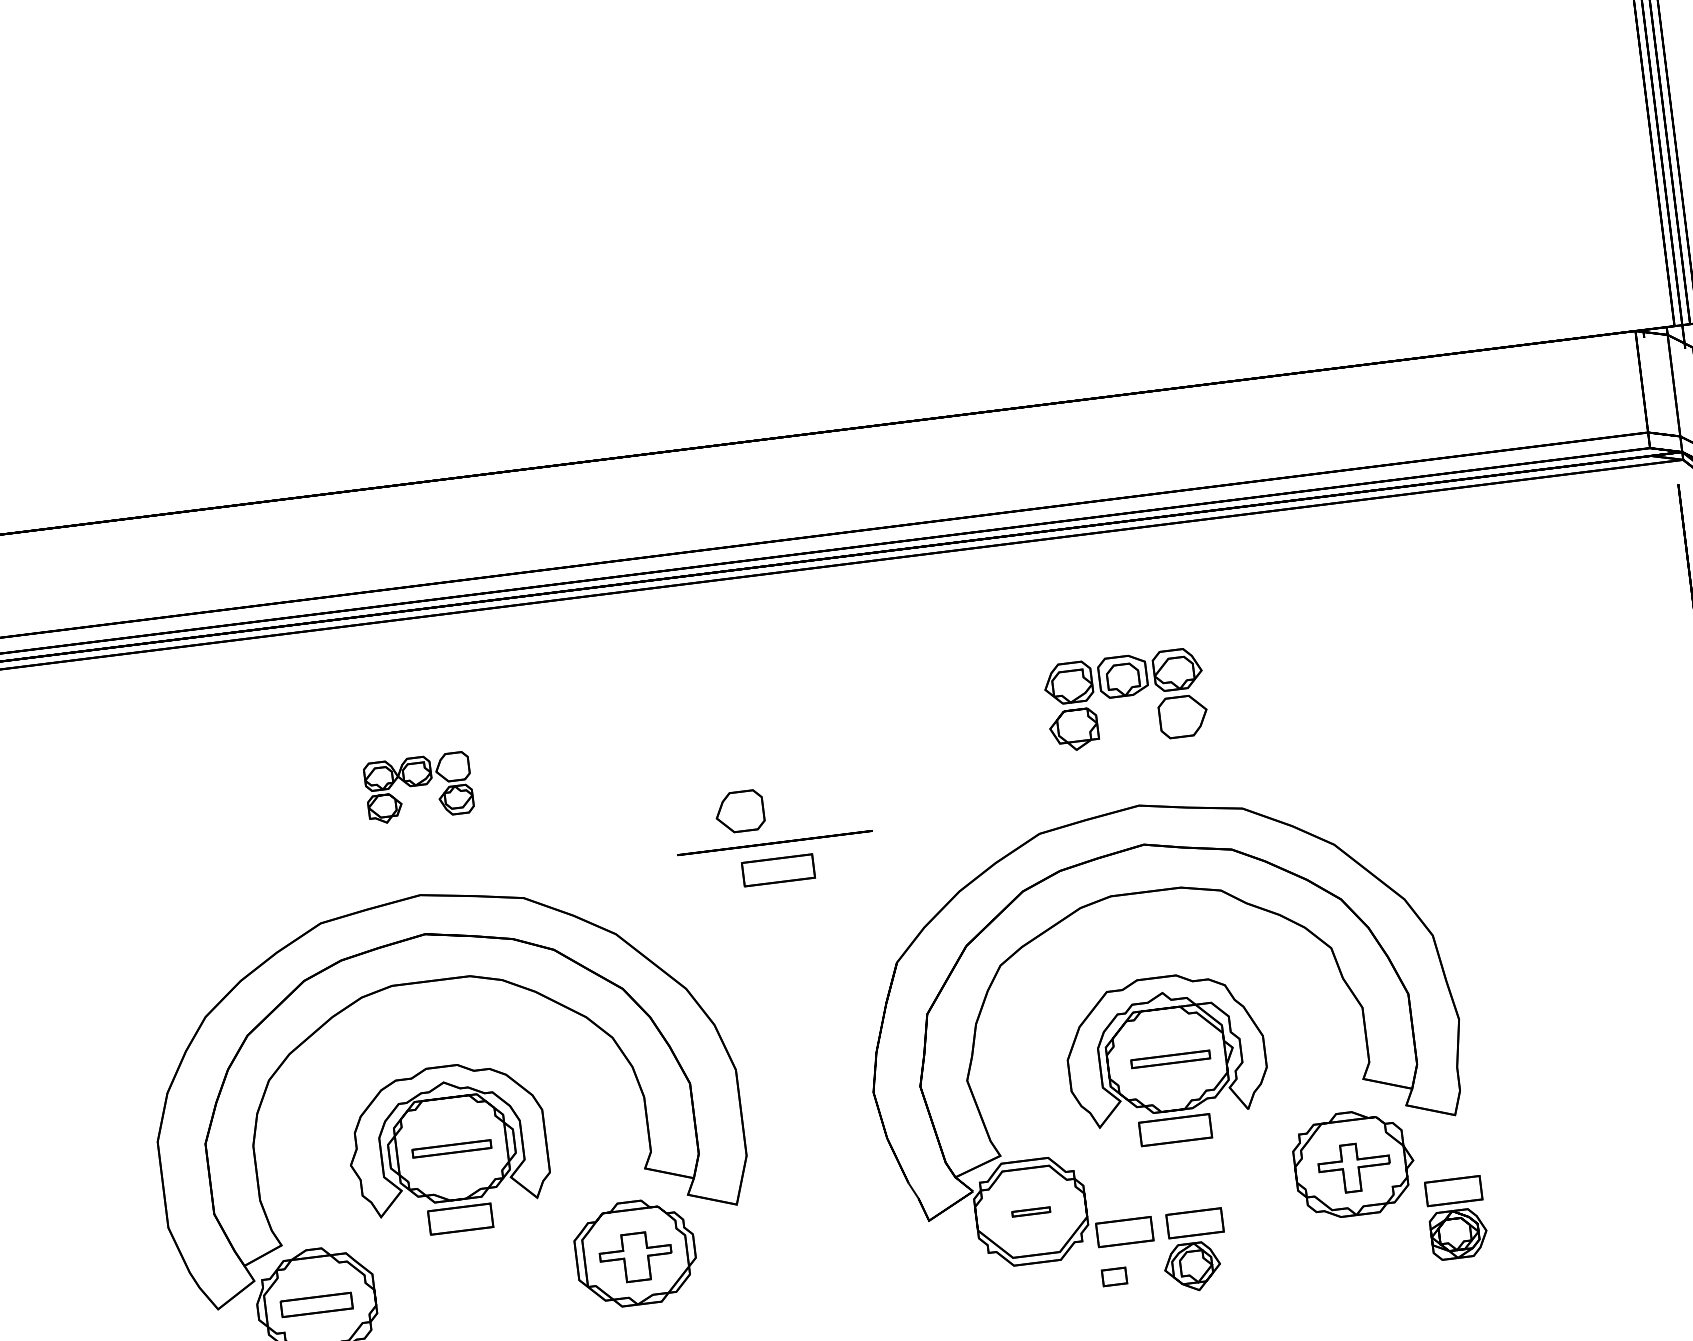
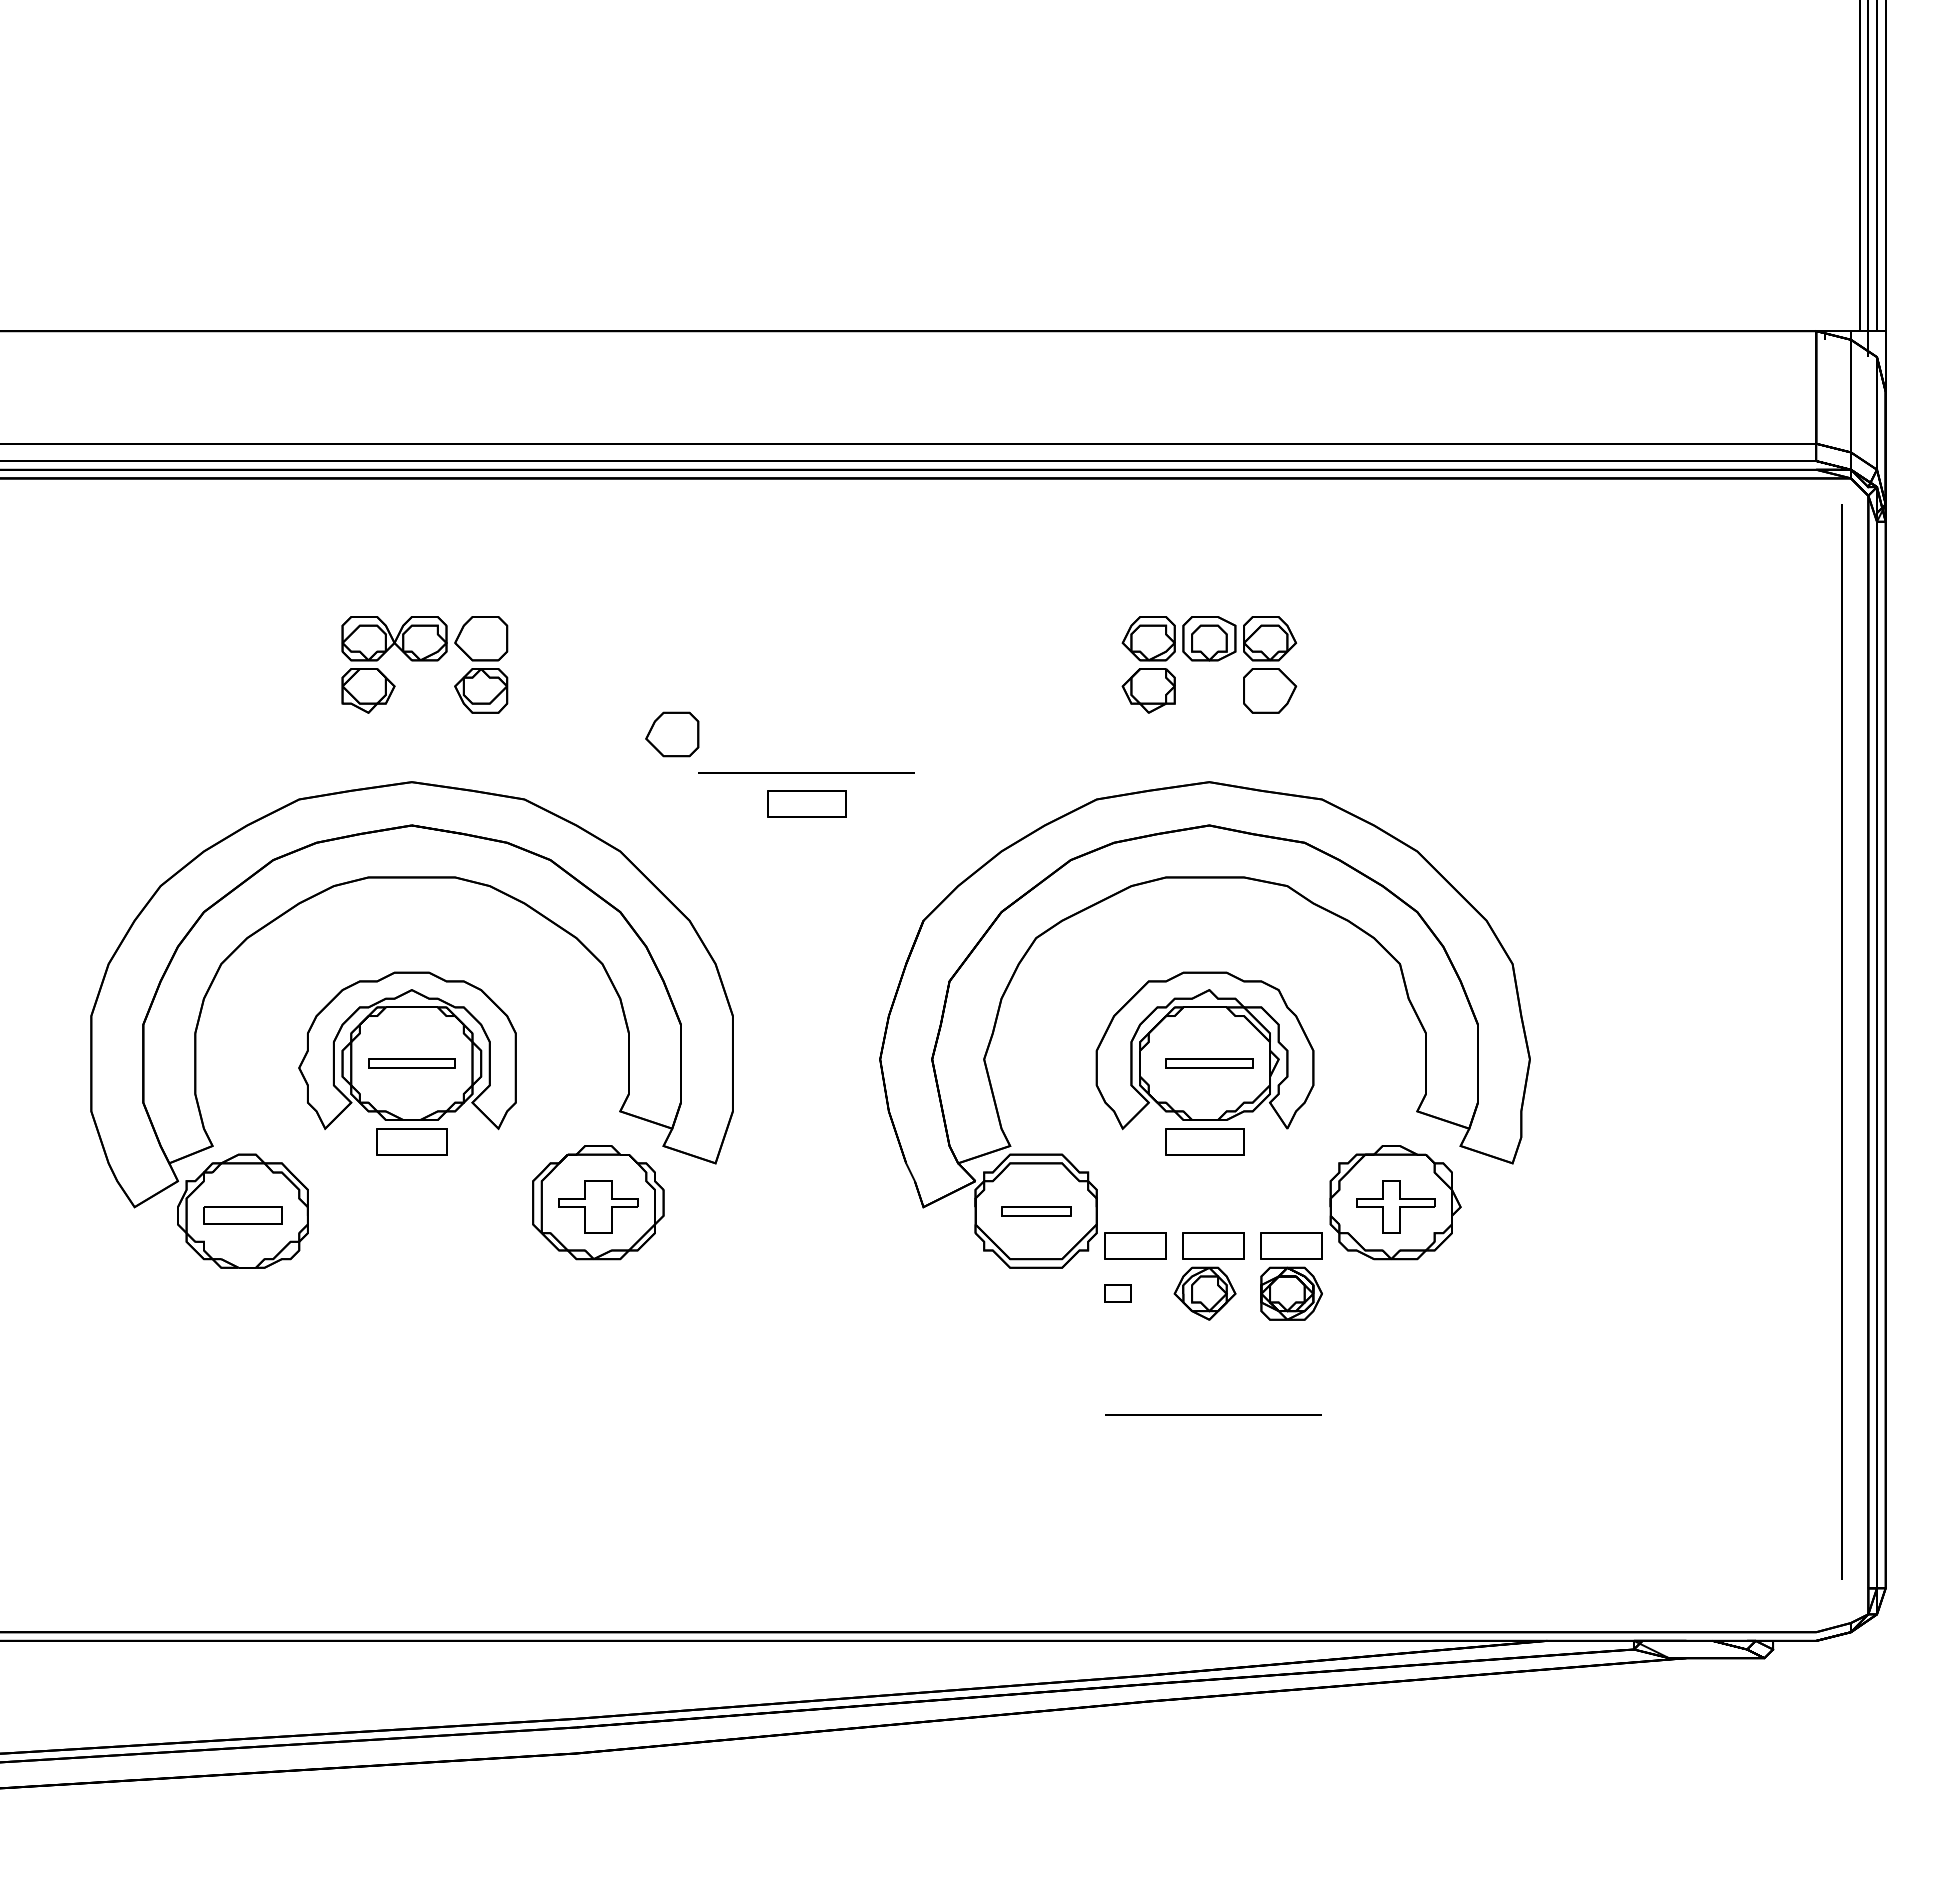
part: (418, 787) -> (424, 664), size x1.43
part: (739, 811) -> (672, 734), moved
part: (1031, 1211) -> (1036, 1211), size x1.67
part: (1456, 1218) -> (1291, 1276), moved

